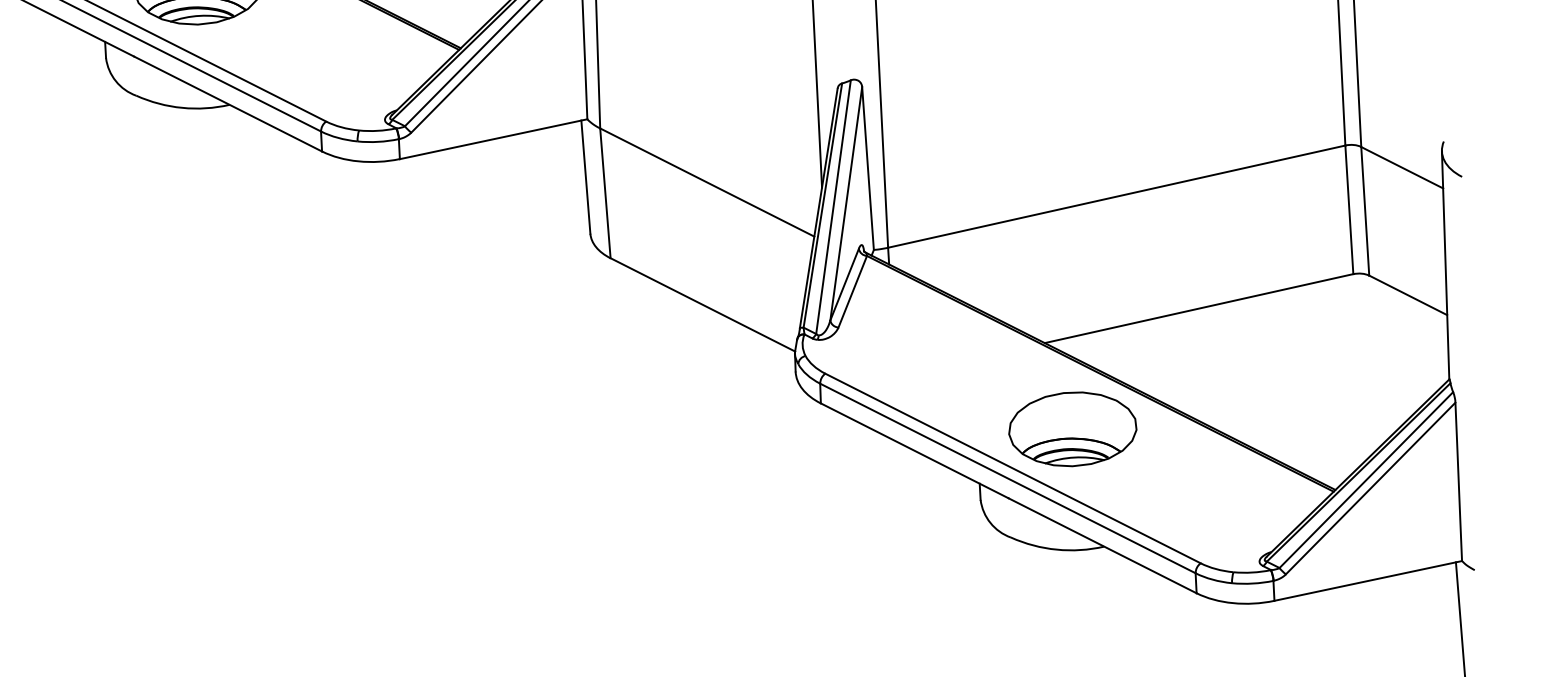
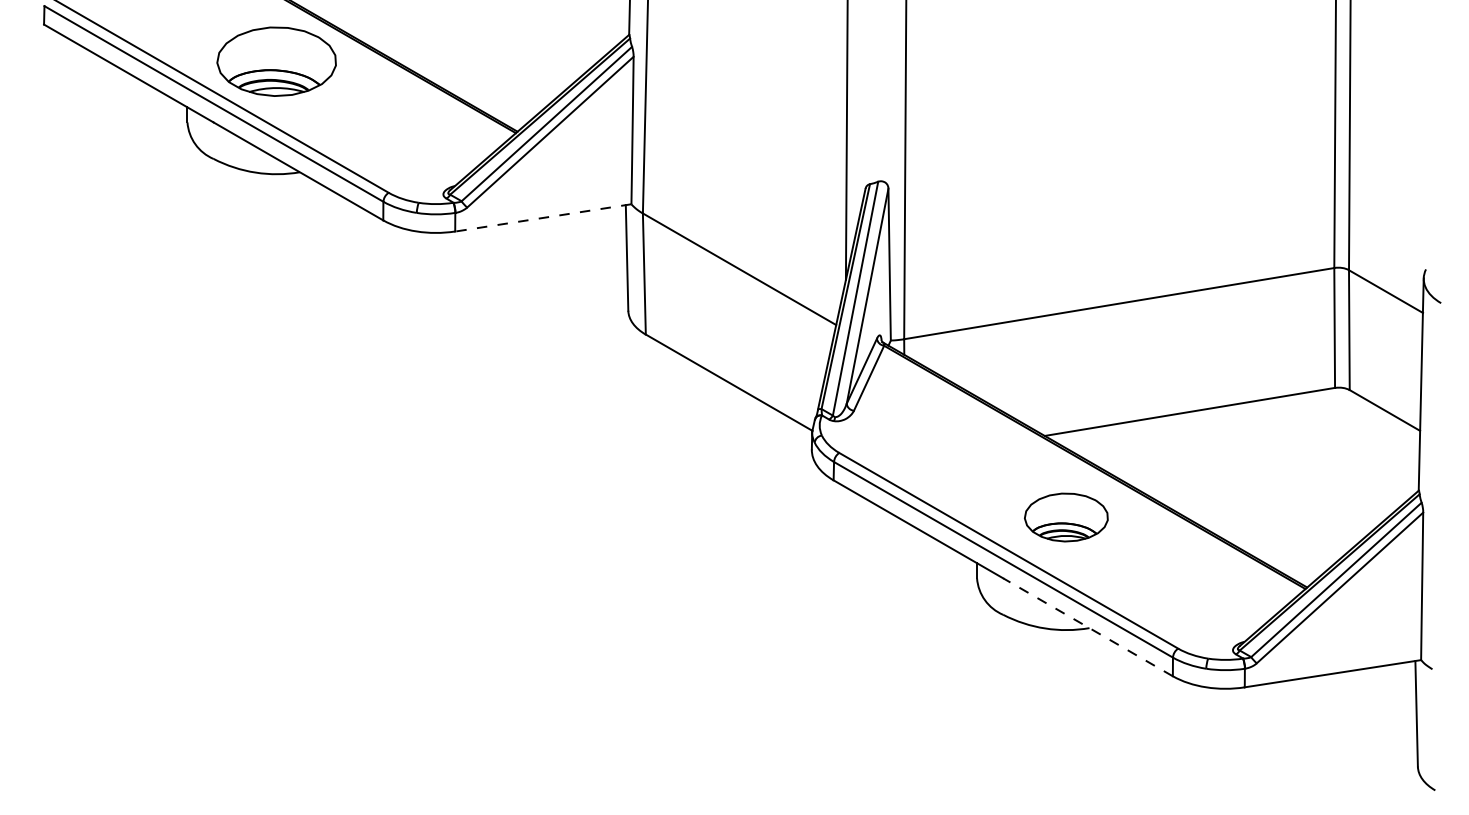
line: (492, 139) -> (542, 218), solid -> dashed
part: (1072, 429) -> (1066, 517), size x0.7
line: (1103, 546) -> (1088, 627), solid -> dashed

